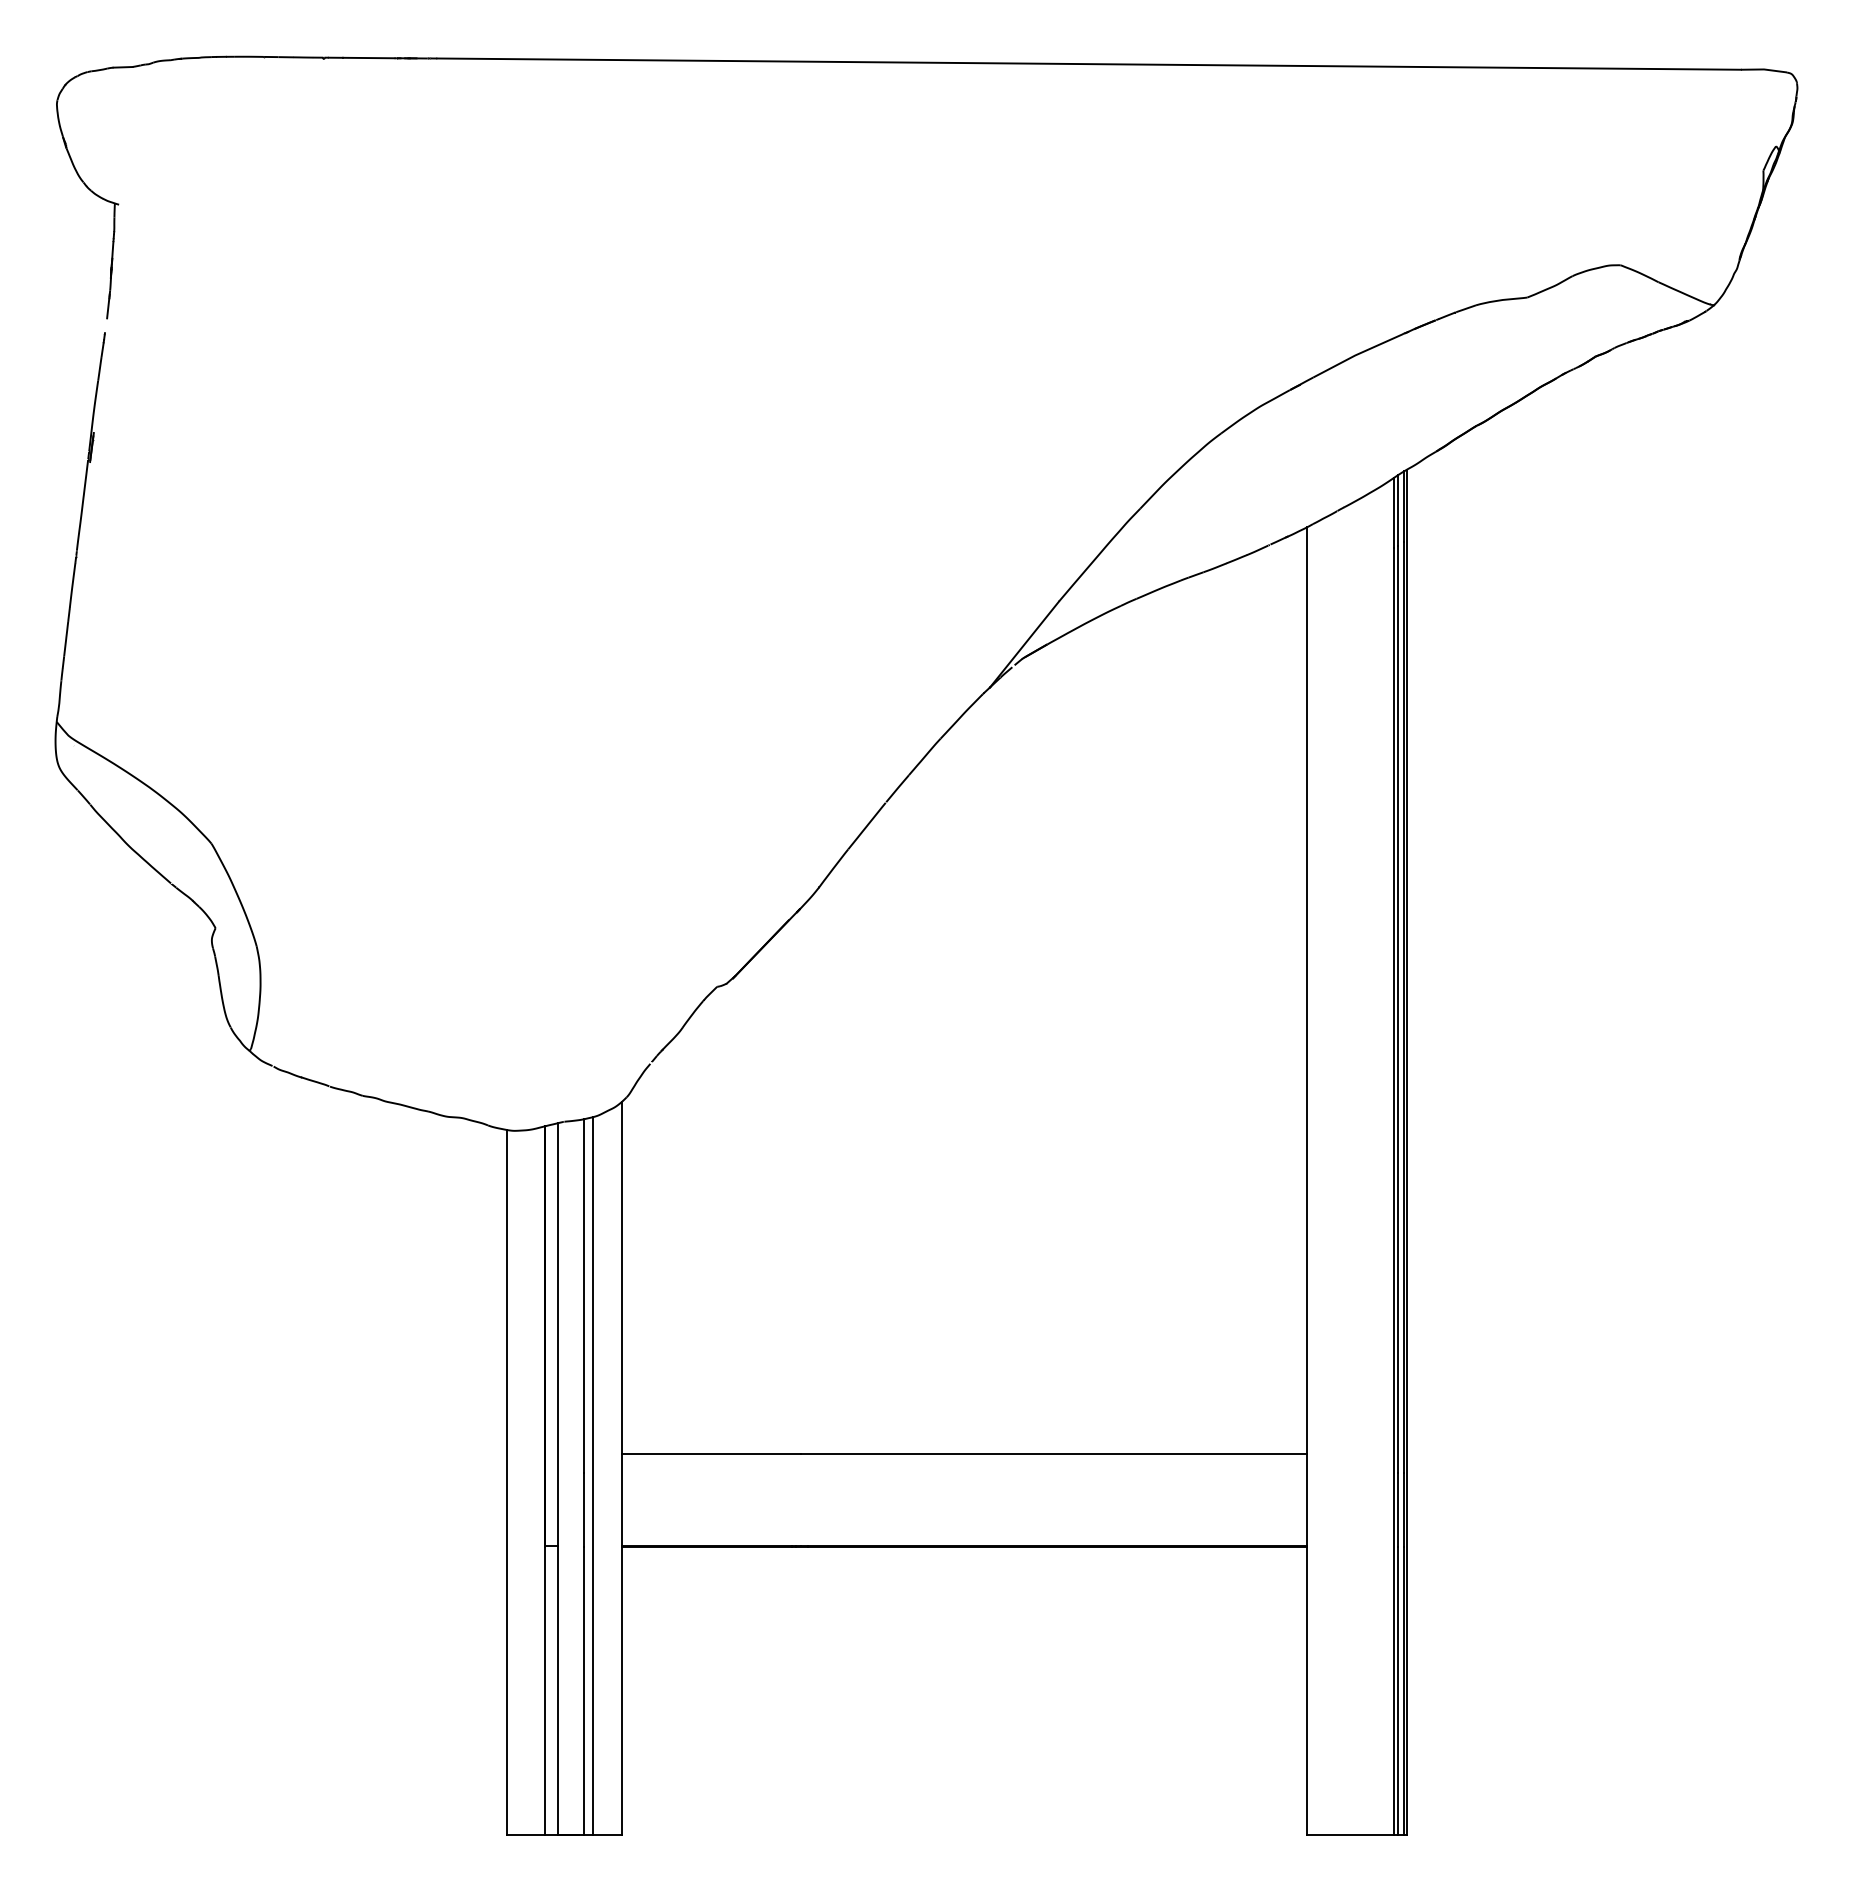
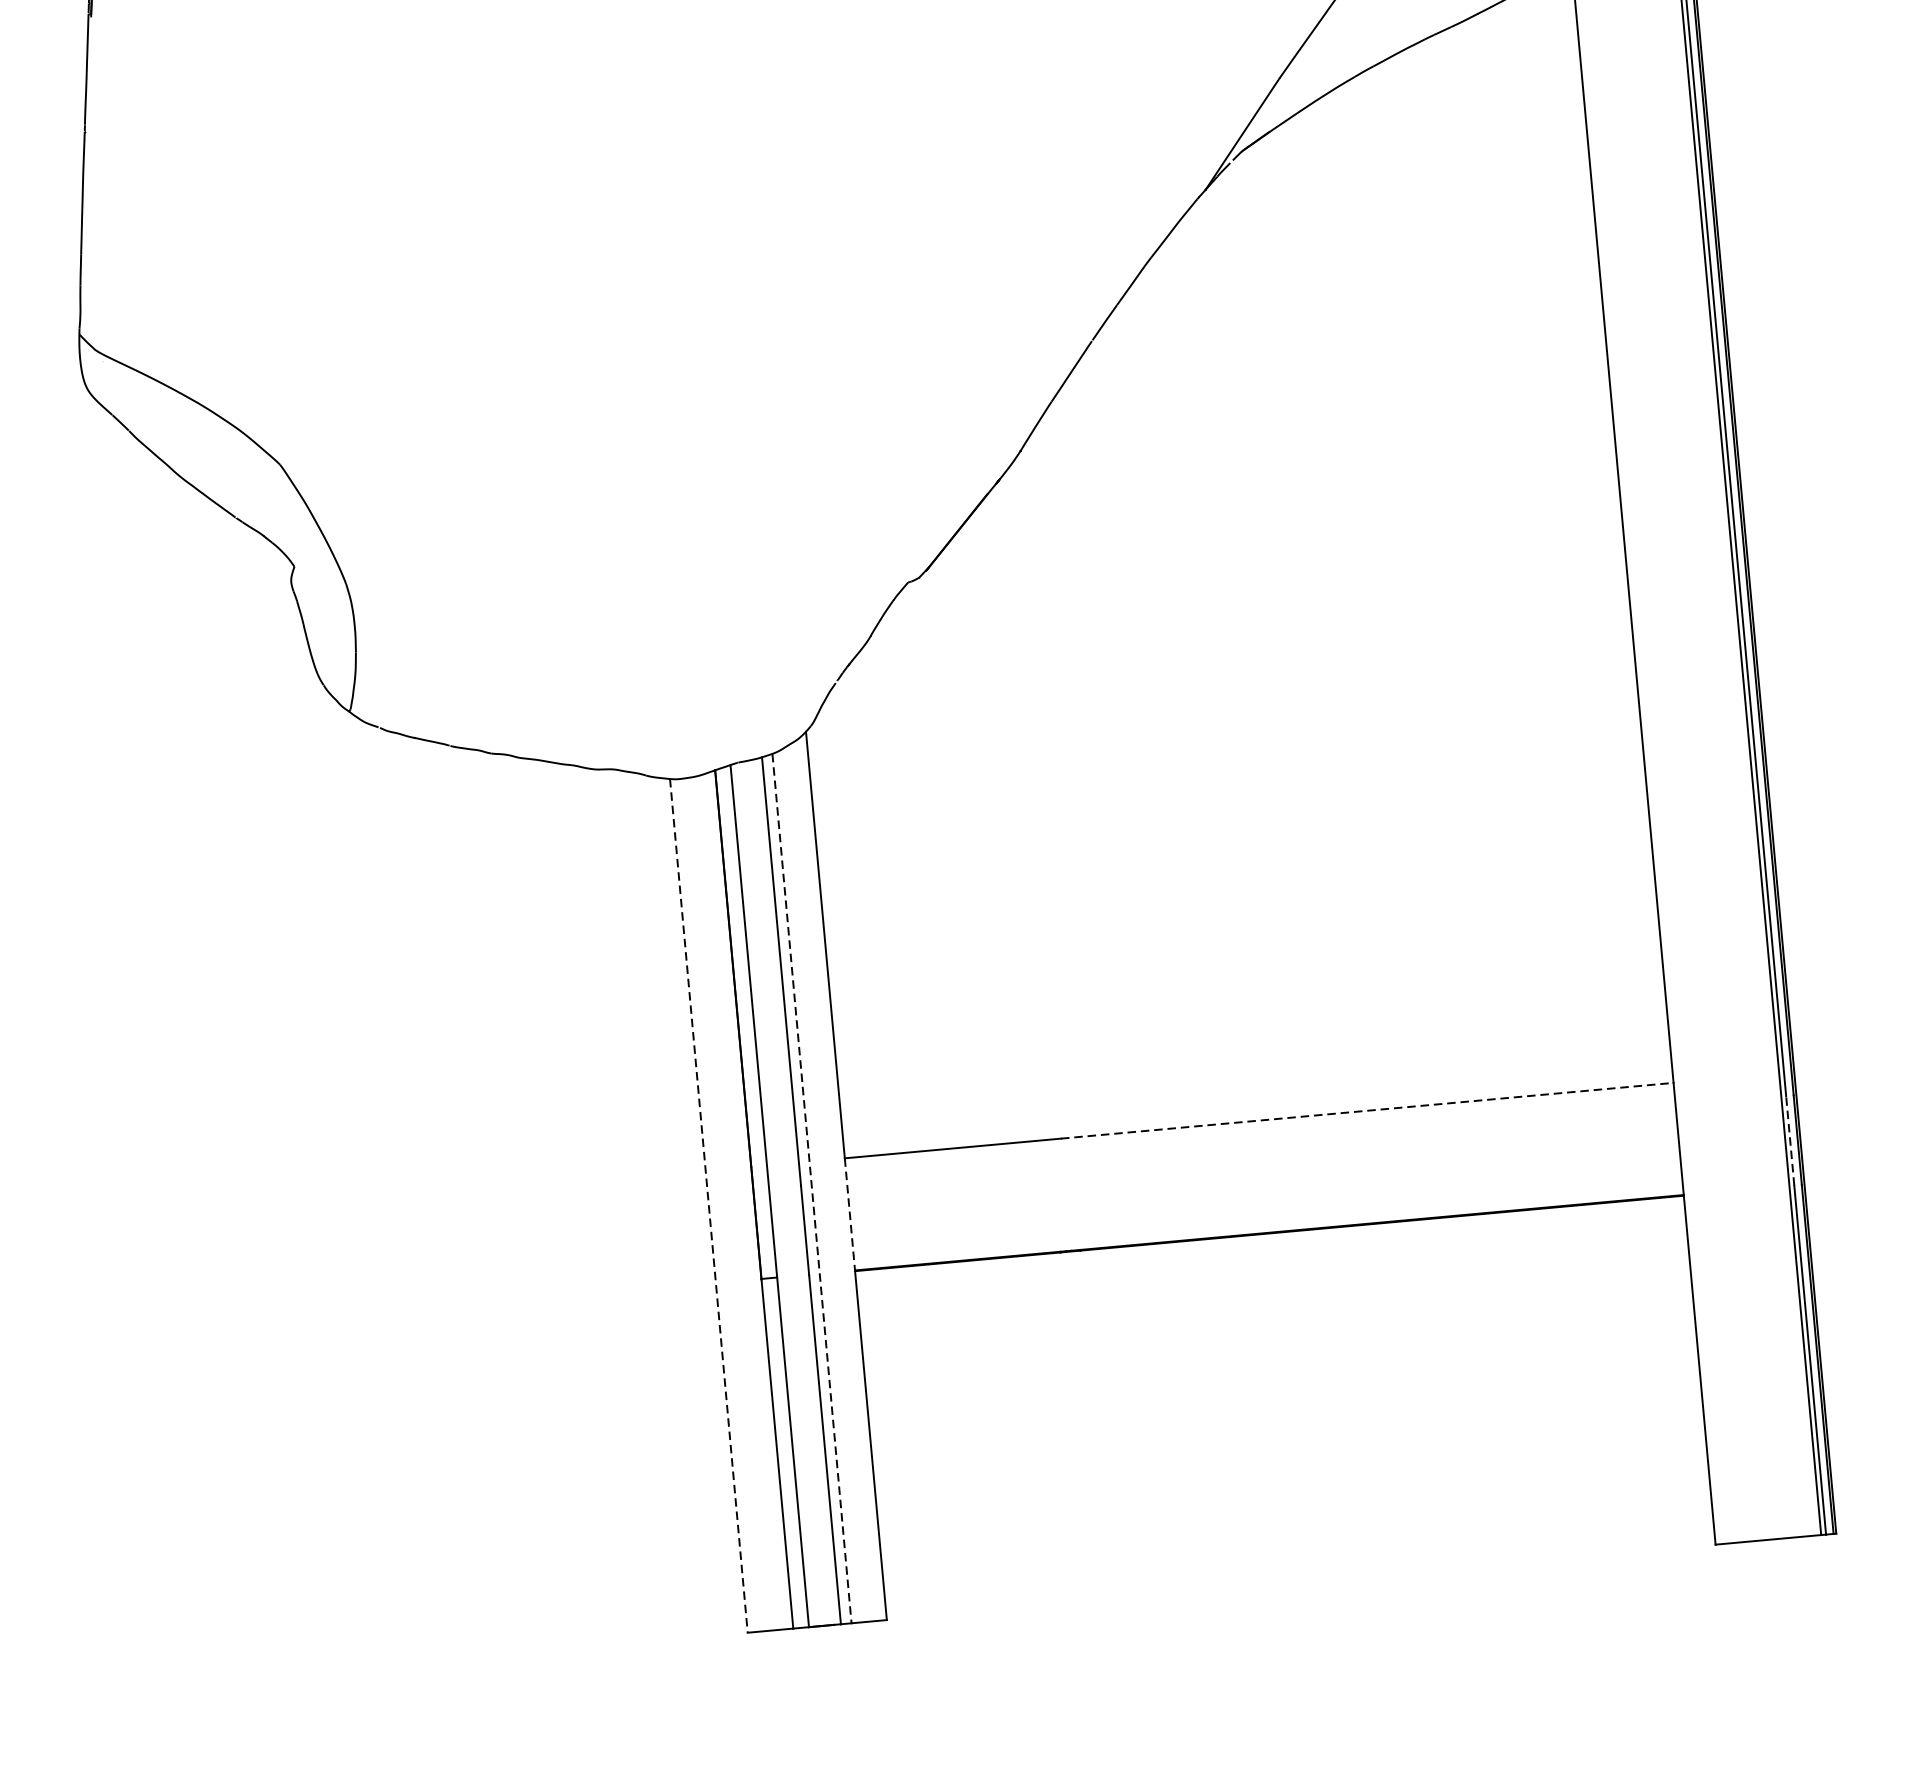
line: (1054, 1453) -> (1367, 1110), solid -> dashed
line: (593, 1476) -> (812, 1188), solid -> dashed
line: (507, 1482) -> (708, 1205), solid -> dashed
line: (622, 1500) -> (850, 1214), solid -> dashed
line: (1398, 1509) -> (1790, 1140), solid -> dashed

